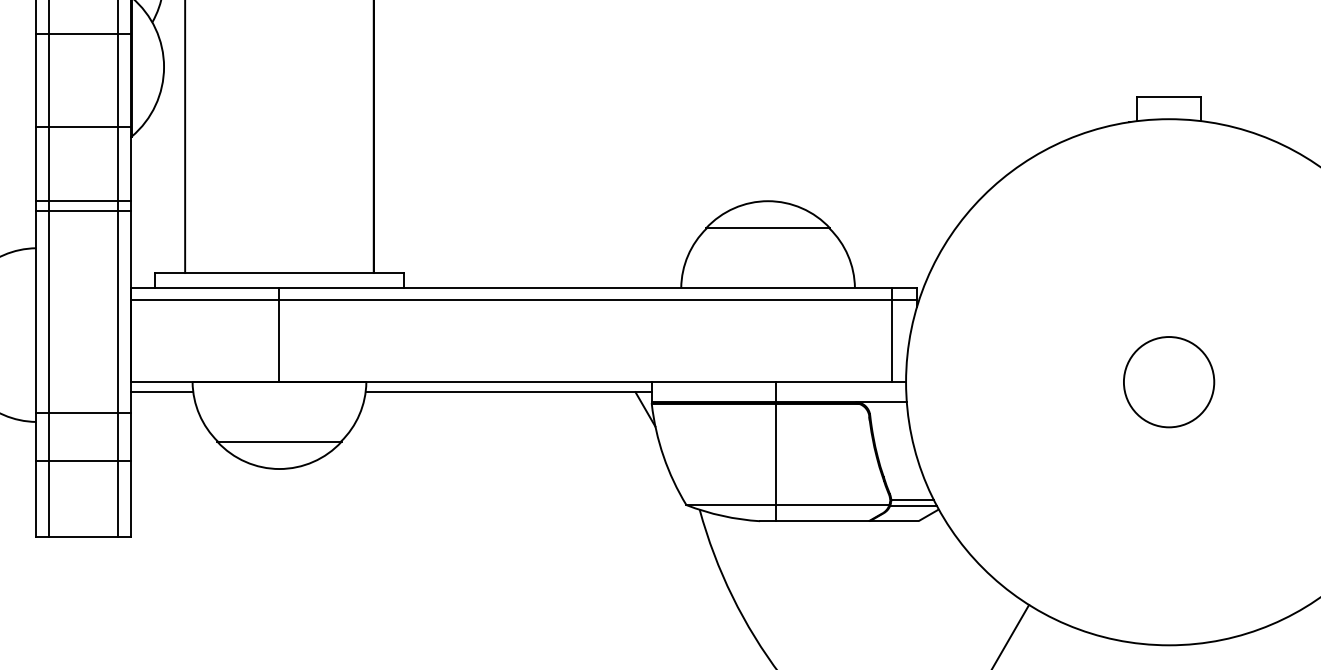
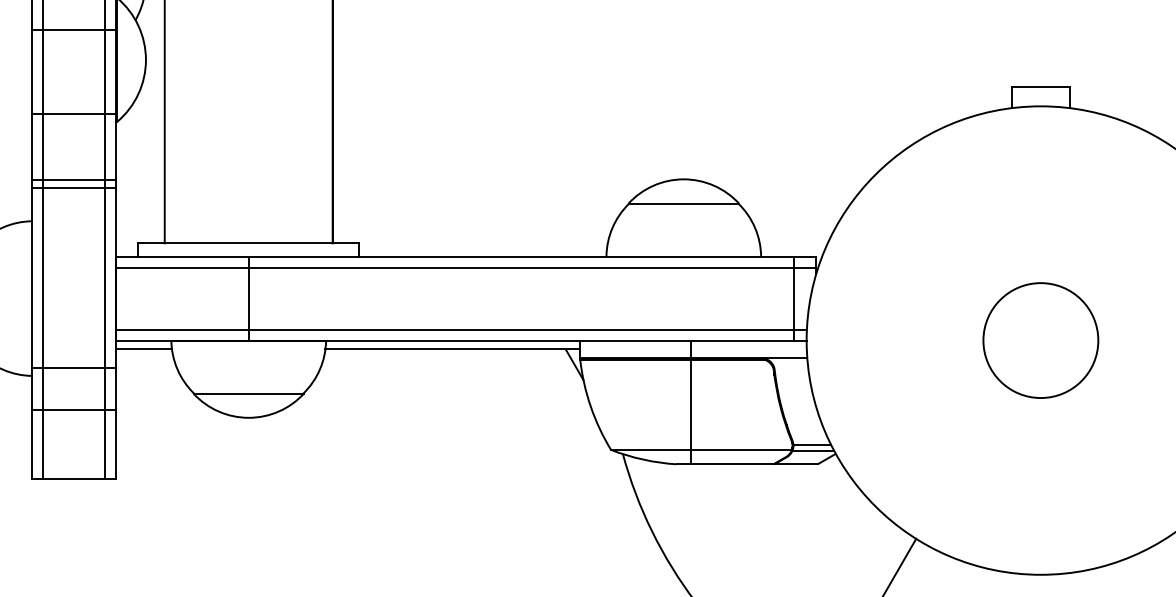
line: (518, 369) -> (461, 329), added
circle: (1168, 381) -> (1040, 339), size x1.43

